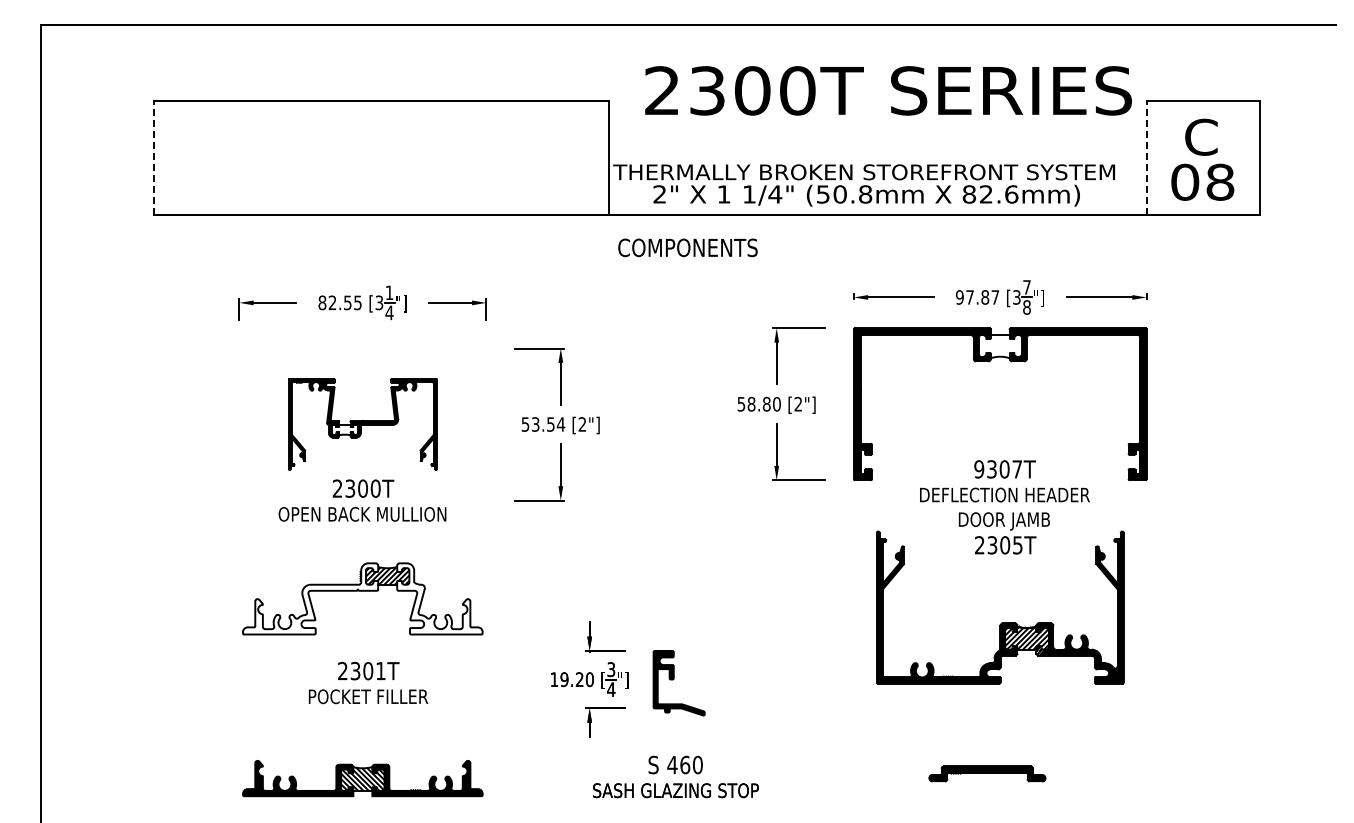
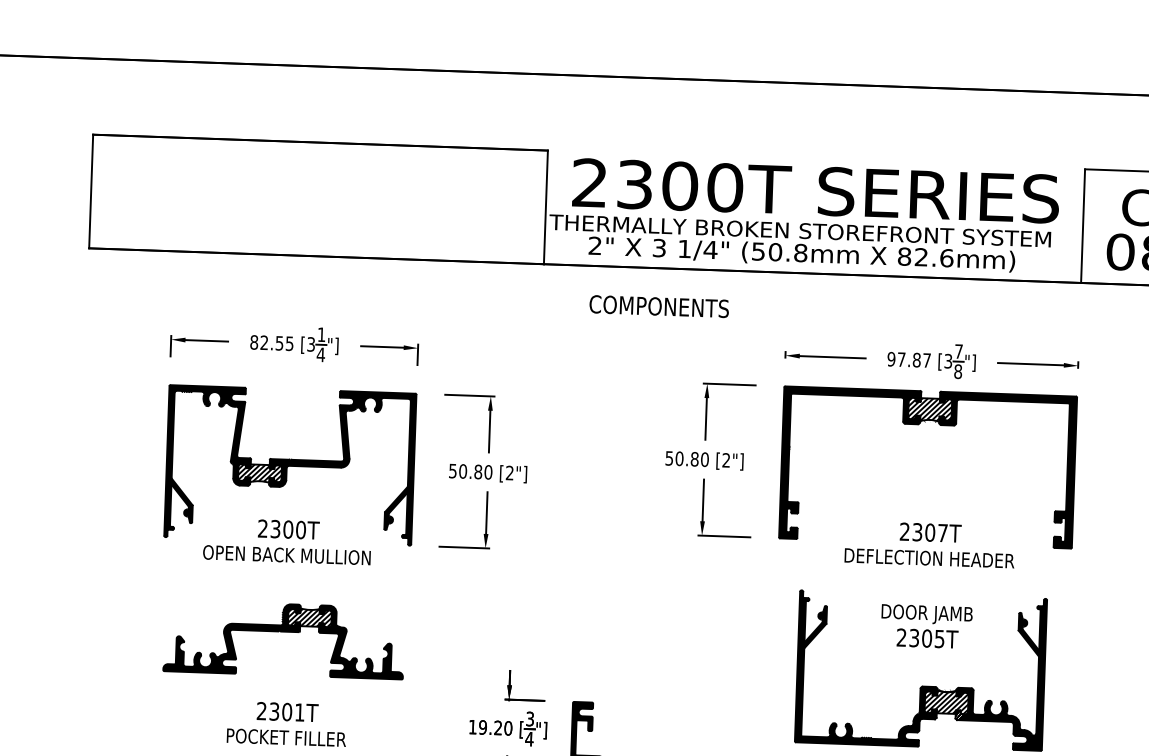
text: (888, 90) -> (815, 190), moved
line: (154, 157) -> (91, 191), dashed -> solid
line: (1146, 157) -> (1082, 225), dashed -> solid
text: (723, 194) -> (658, 248), 1 -> 3
text: (687, 247) -> (658, 306), moved
hatch: (999, 347) -> (929, 410), added
text: (751, 404) -> (679, 459), 58.80 -> 50.80
part: (362, 424) -> (290, 465), size x1.67
text: (548, 424) -> (475, 471), 53.54 -> 50.80
text: (979, 469) -> (905, 531), 9307T -> 2307T
text: (1003, 533) -> (925, 626), moved
fill: (310, 598) -> (231, 637), added
fill: (439, 598) -> (360, 642), added

